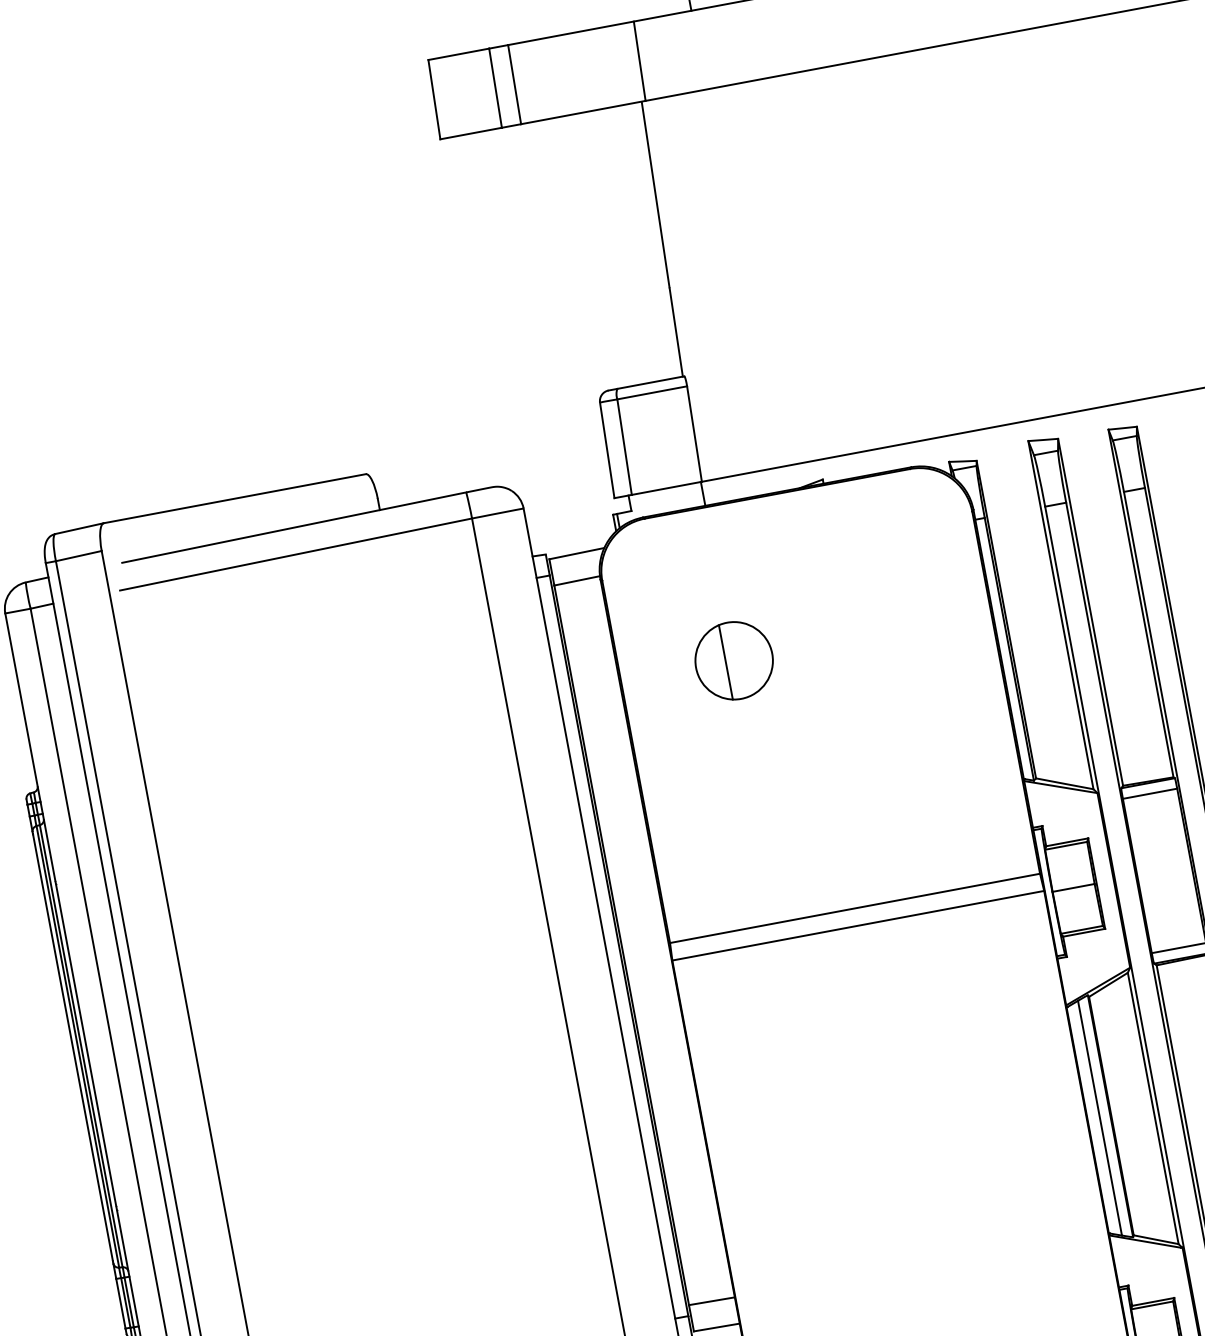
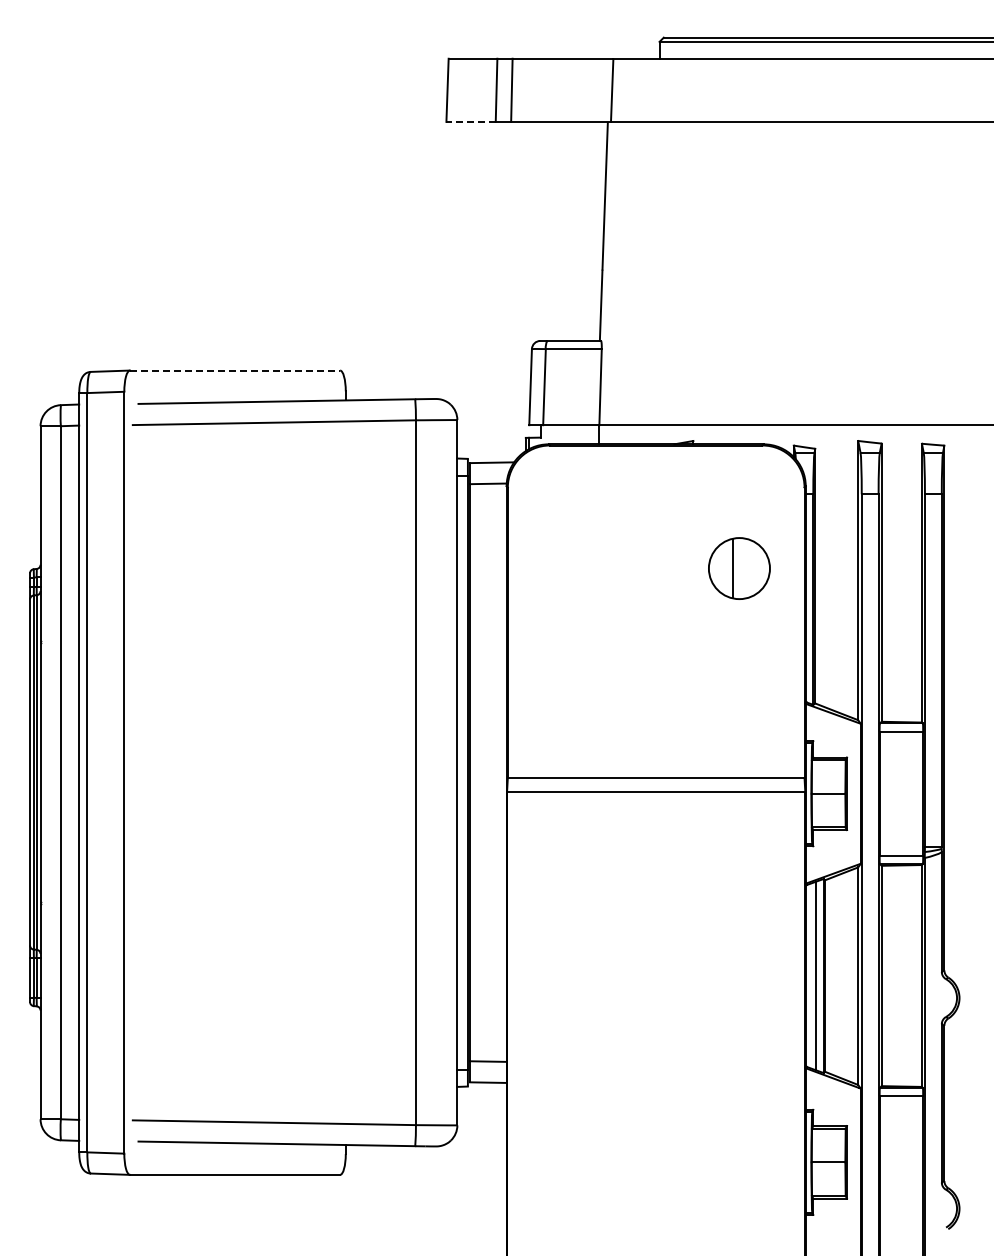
line: (471, 132) -> (471, 121), solid -> dashed
line: (235, 498) -> (235, 370), solid -> dashed
part: (734, 660) -> (739, 568), moved

